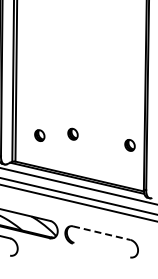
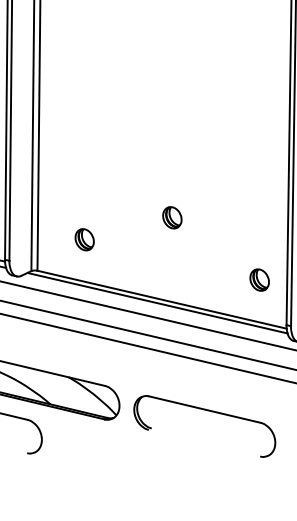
part: (72, 133) -> (171, 216), moved
part: (39, 135) -> (84, 239), moved
part: (129, 145) -> (258, 280), moved
line: (101, 233) -> (204, 410), dashed -> solid

